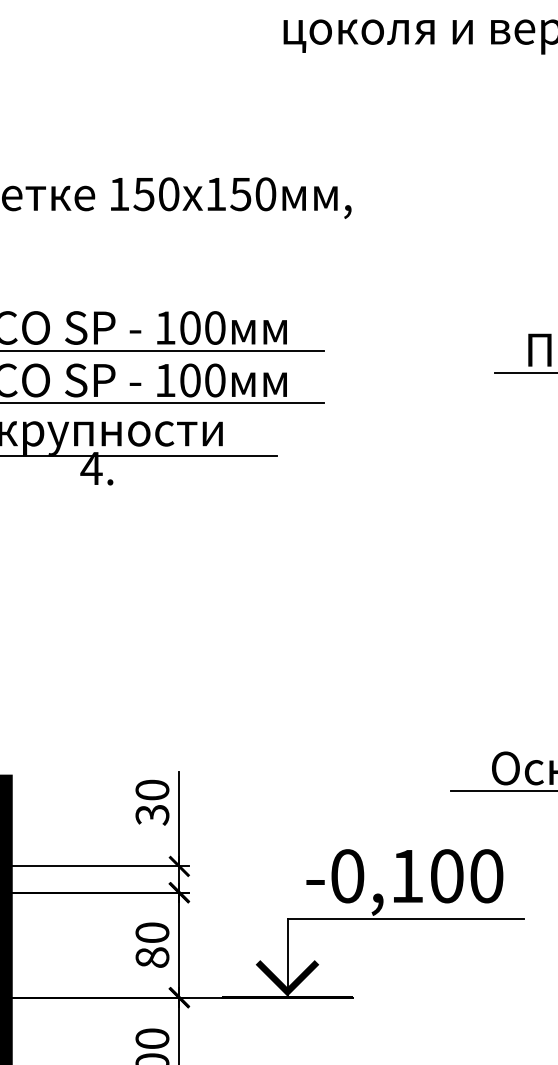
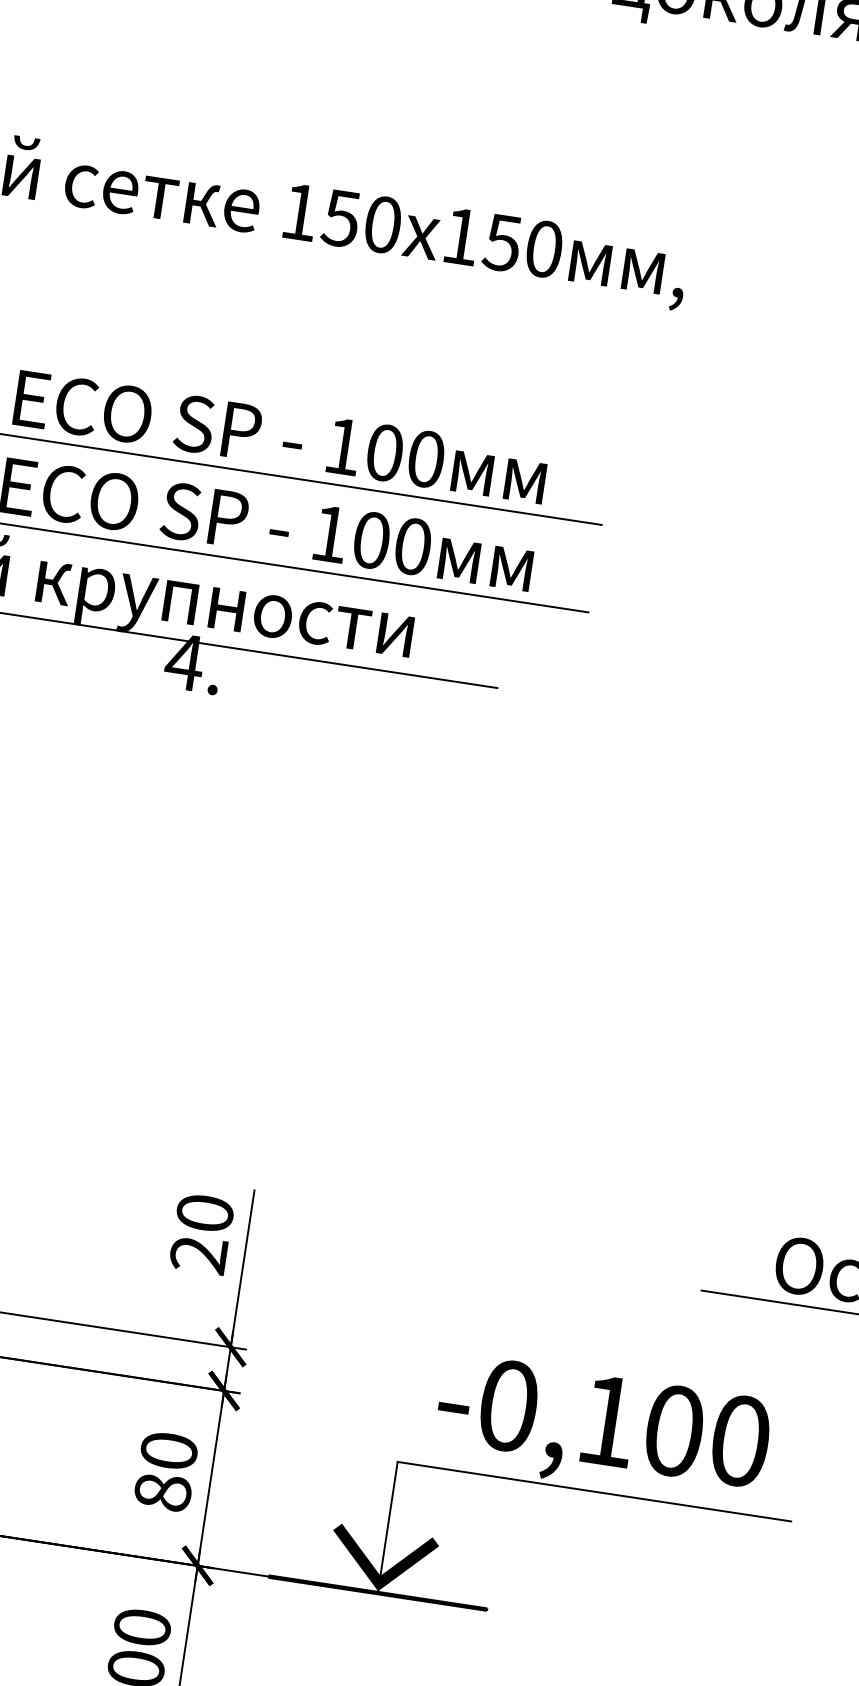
text: (152, 814) -> (199, 1253), 30 -> 20

